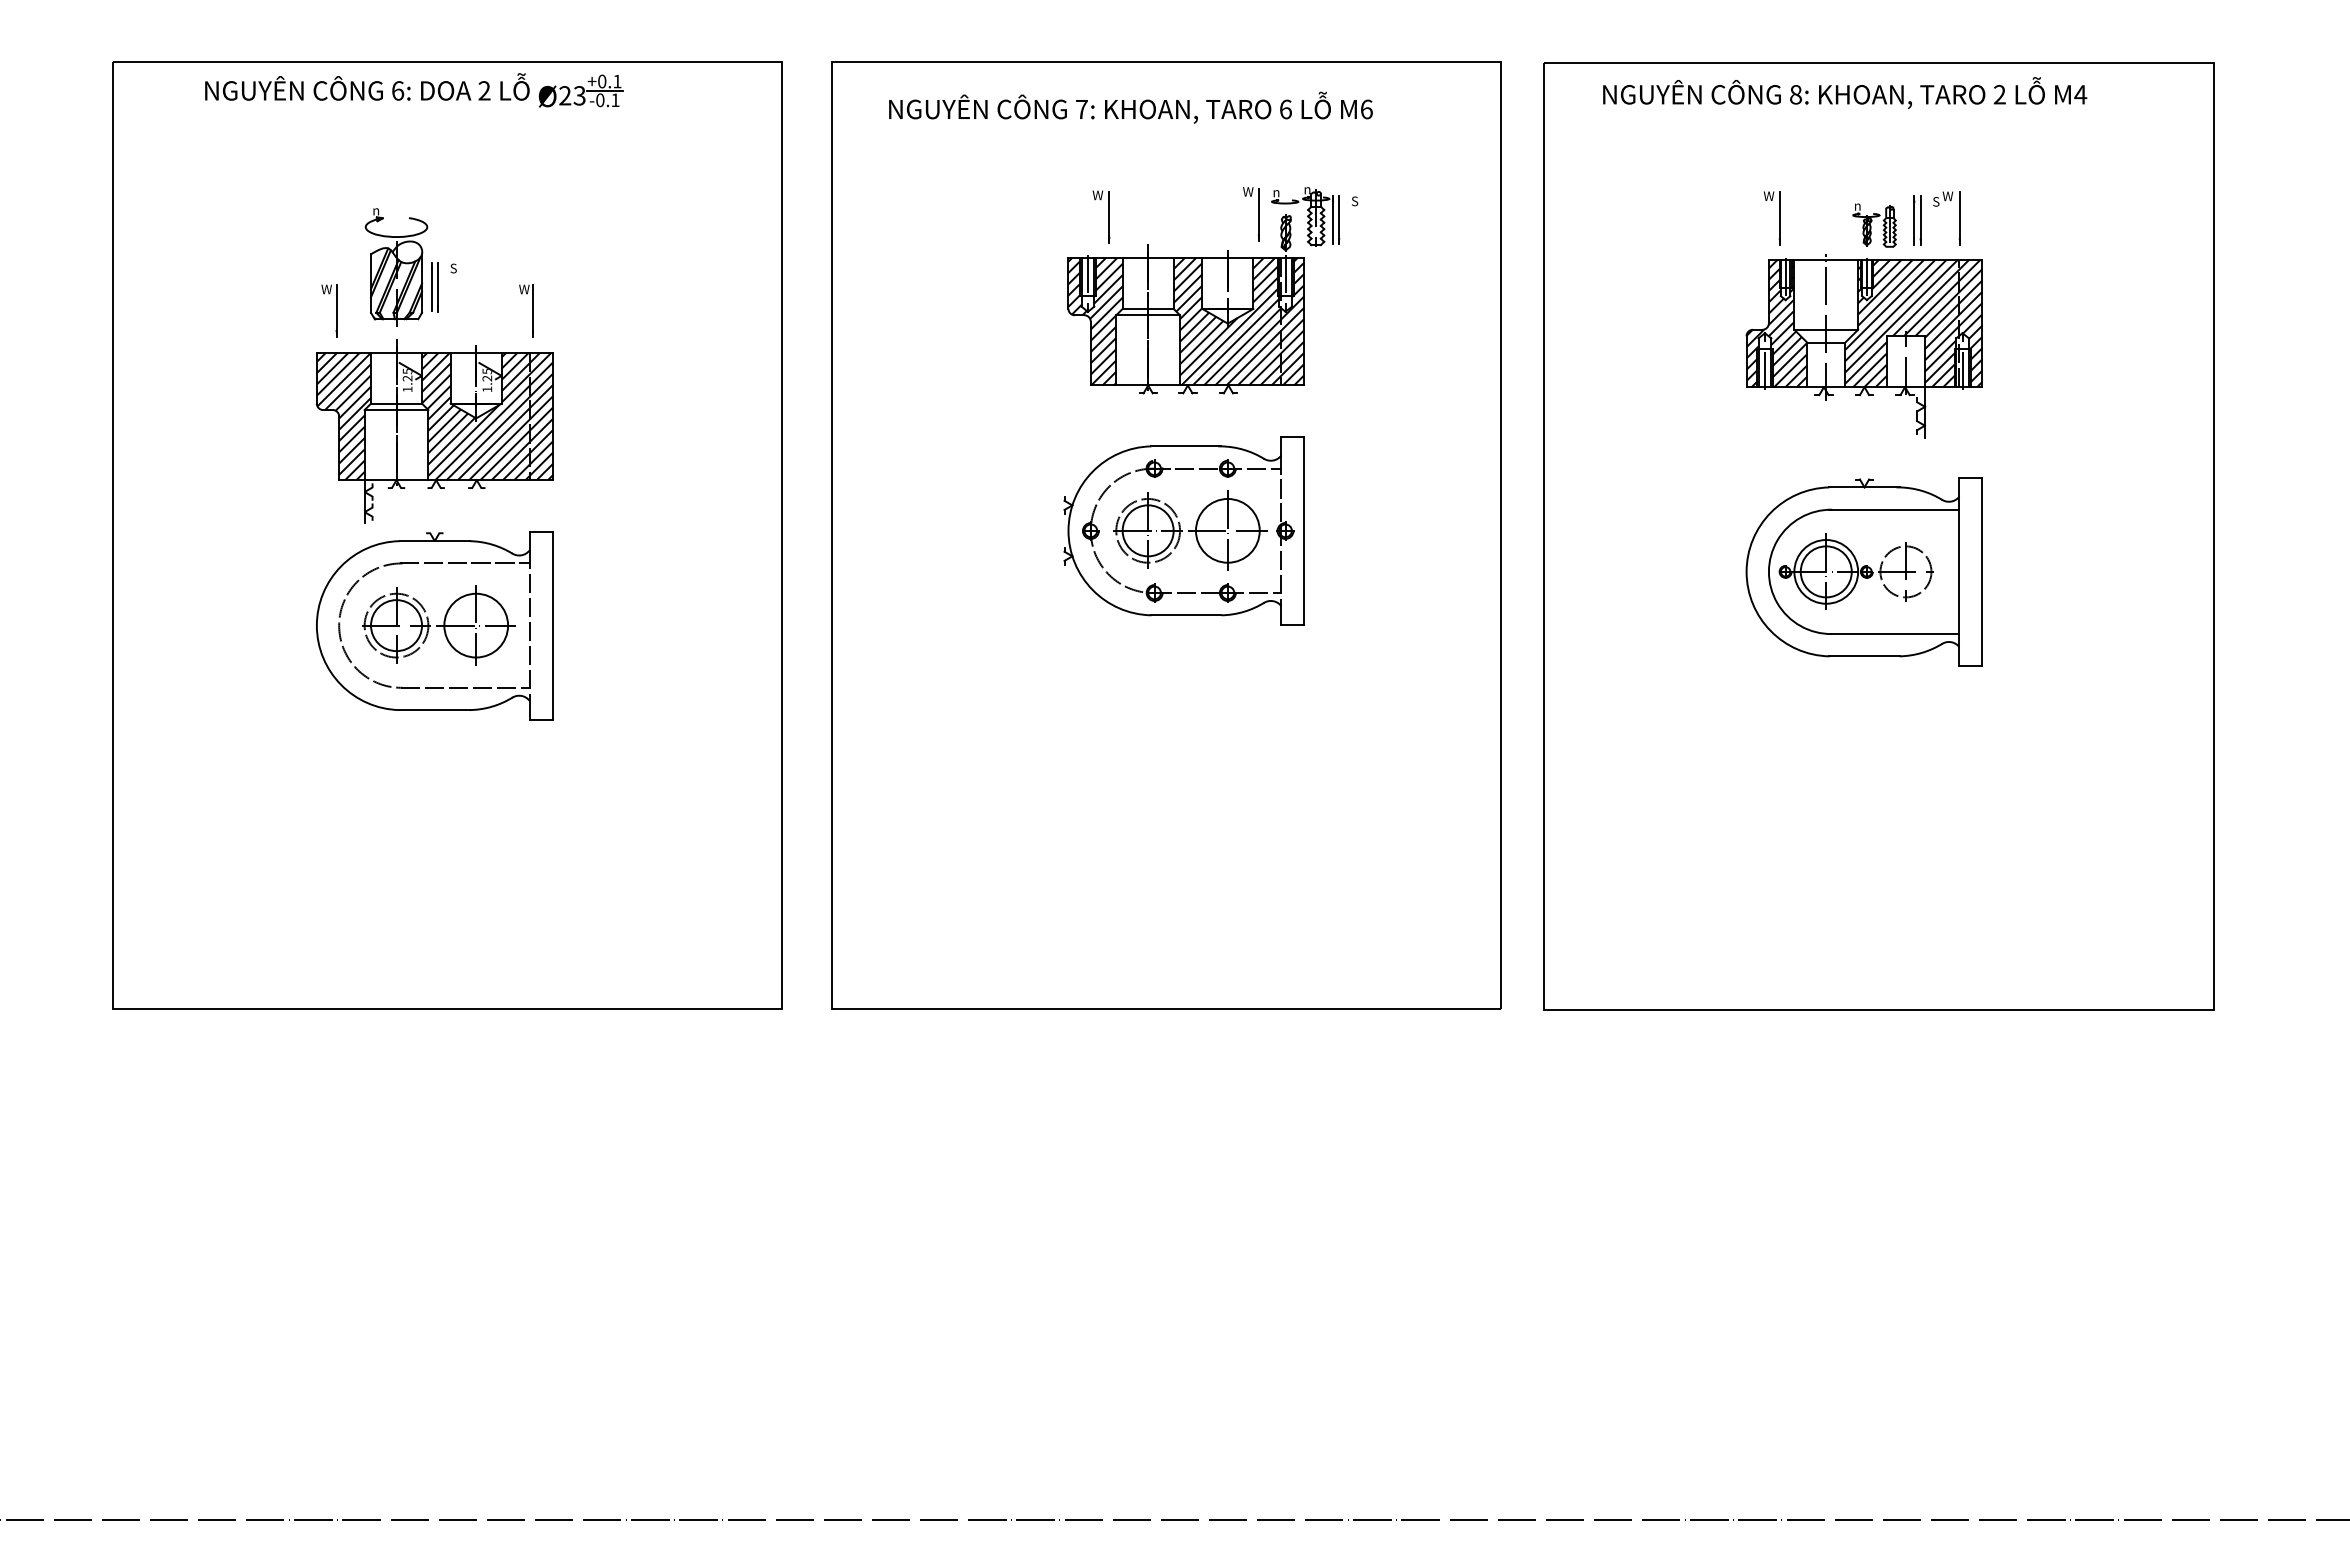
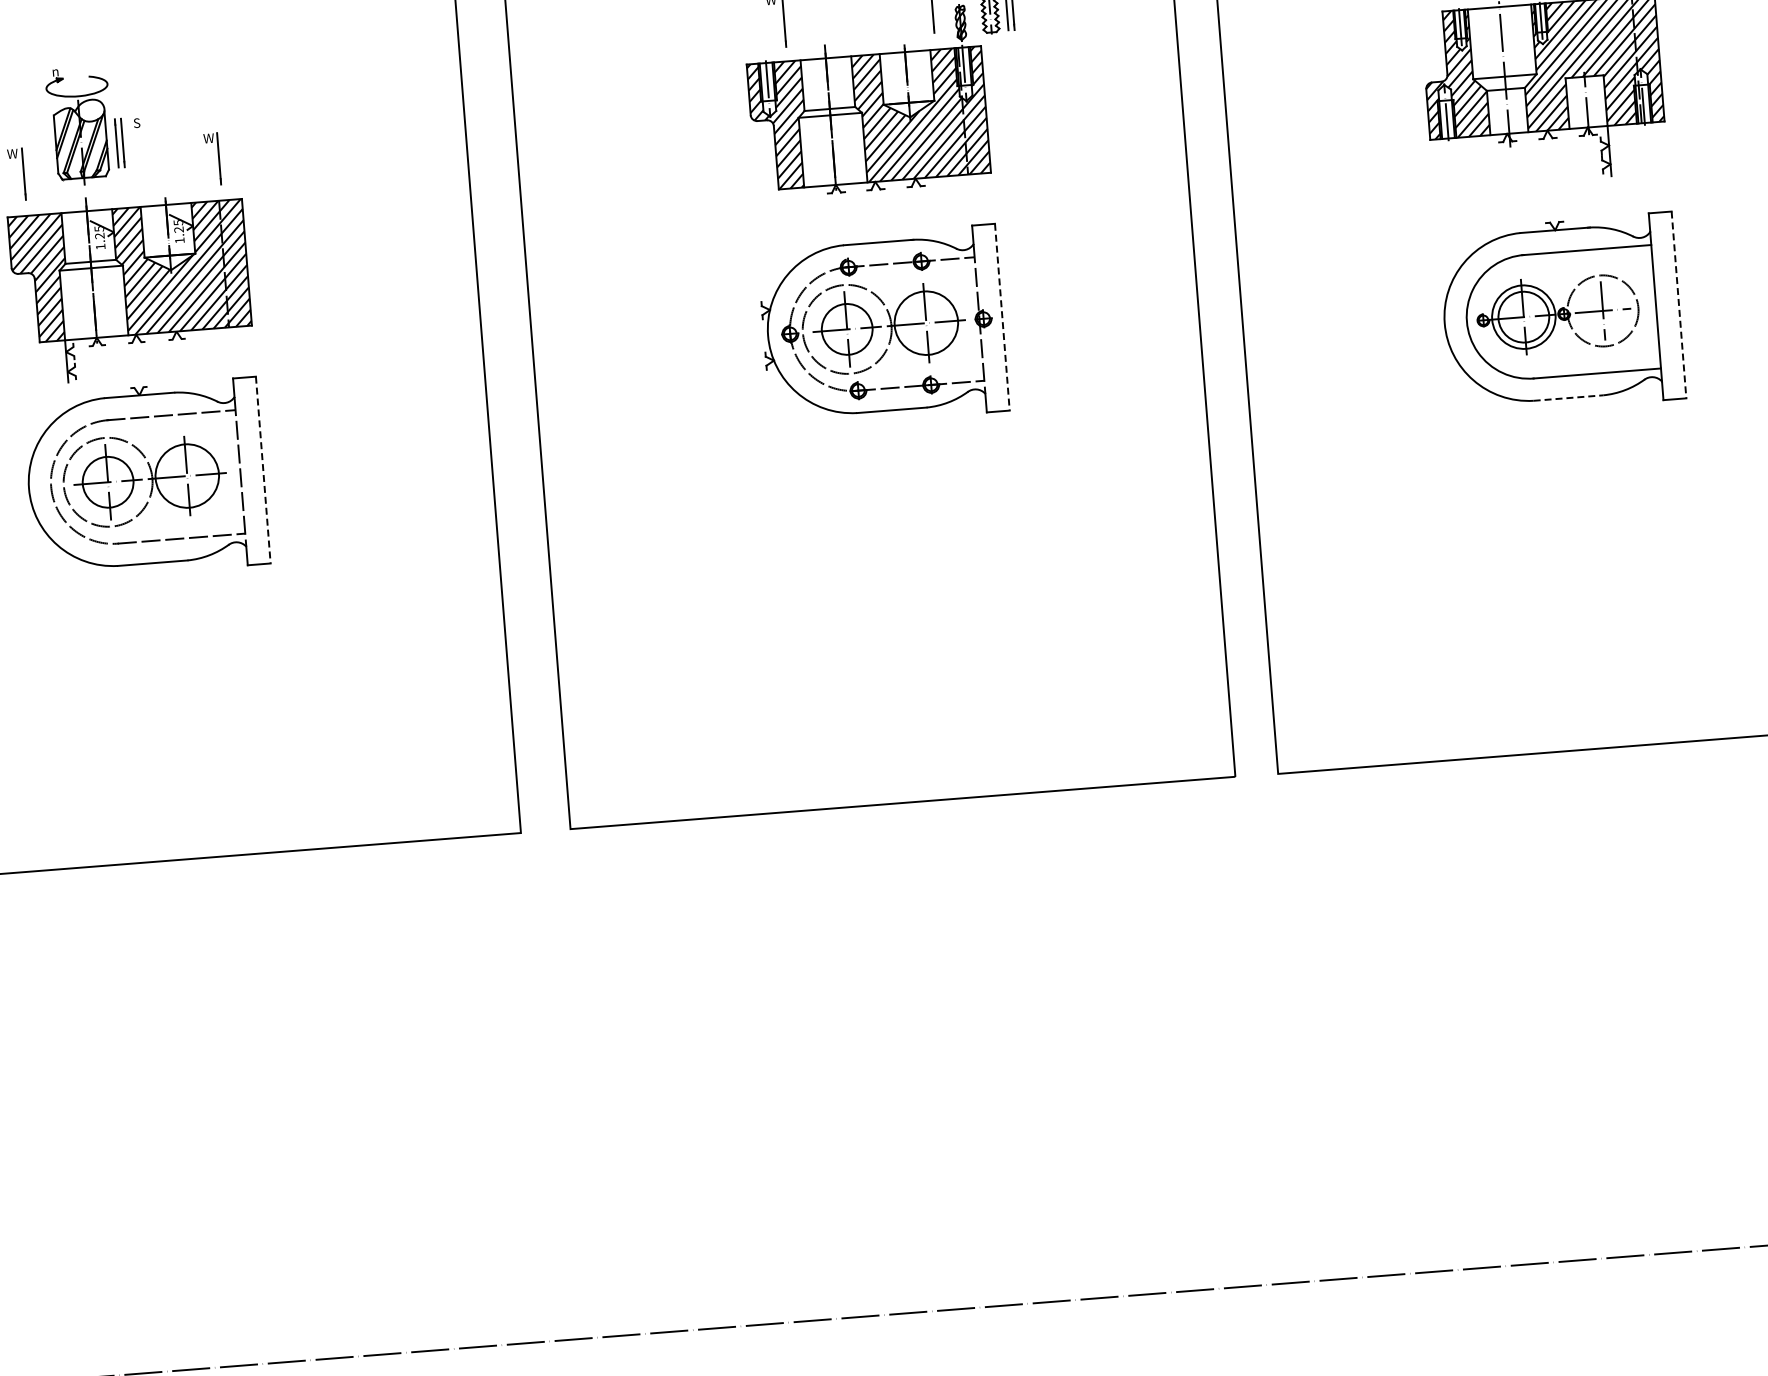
circle: (1148, 530) -> (847, 329), size x1.4
line: (1304, 531) -> (1002, 317), solid -> dashed
circle: (1905, 571) -> (1602, 310), size x1.4
line: (1982, 572) -> (1679, 305), solid -> dashed
circle: (396, 625) -> (108, 482), size x1.4
line: (552, 626) -> (263, 470), solid -> dashed
line: (1865, 656) -> (1569, 398), solid -> dashed

